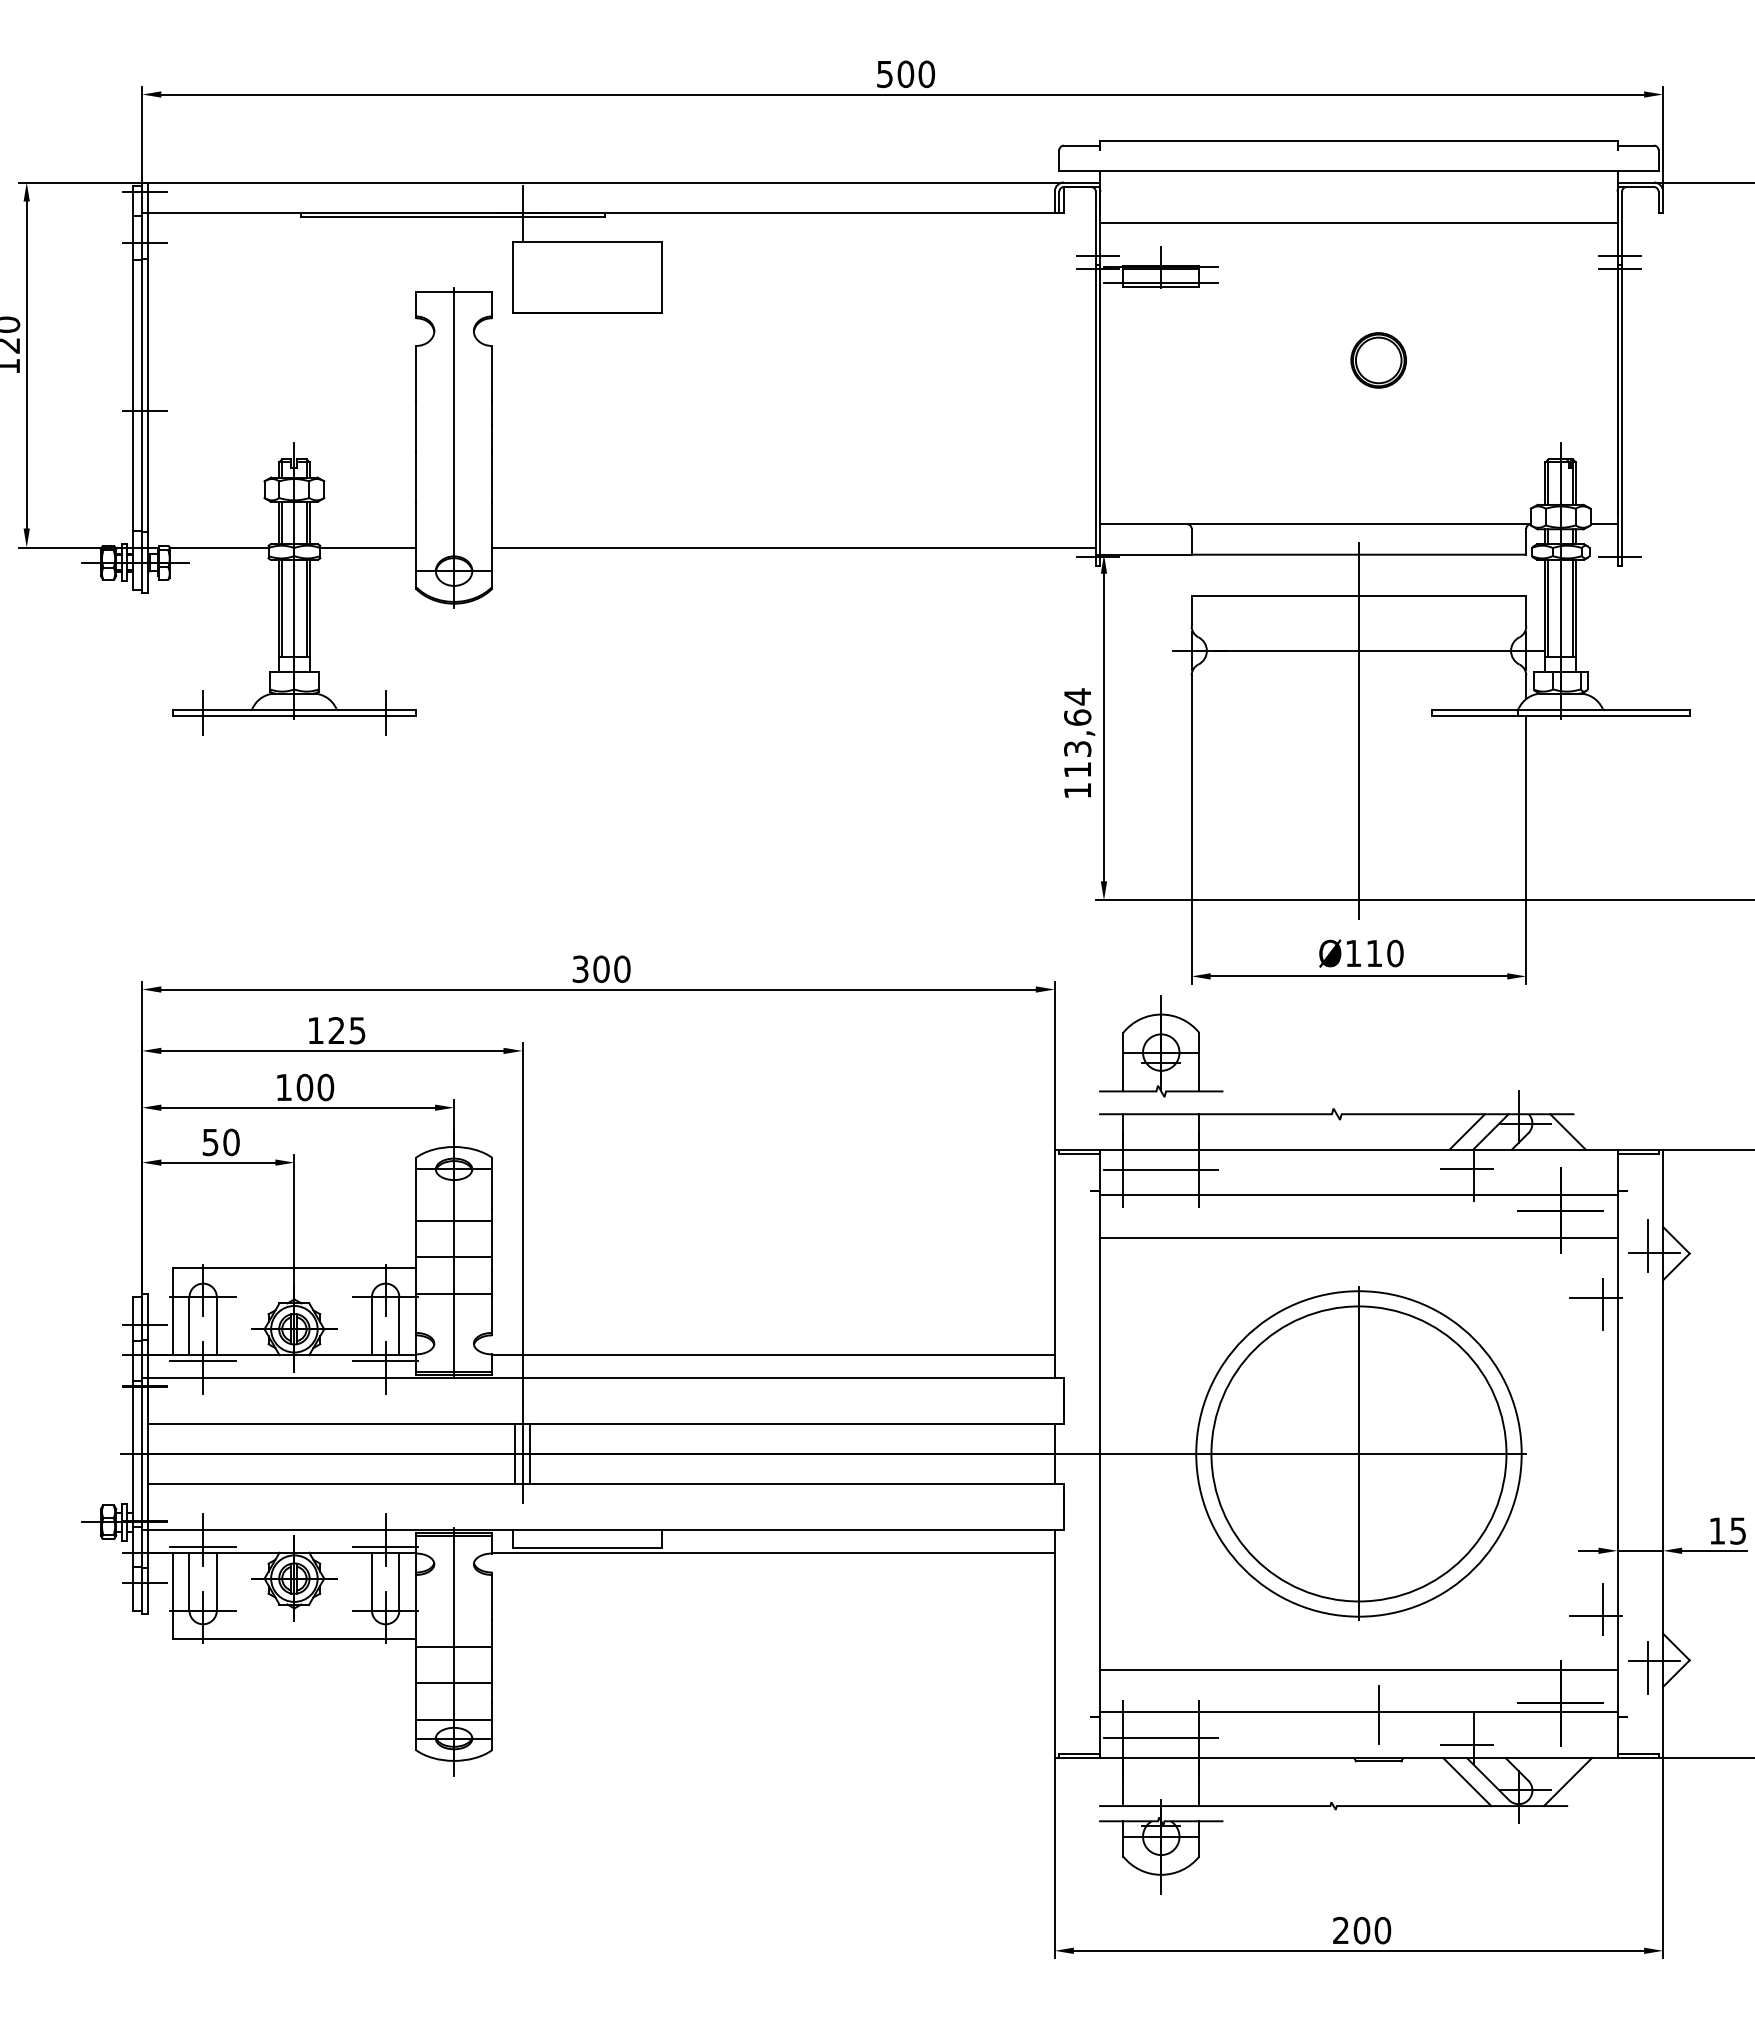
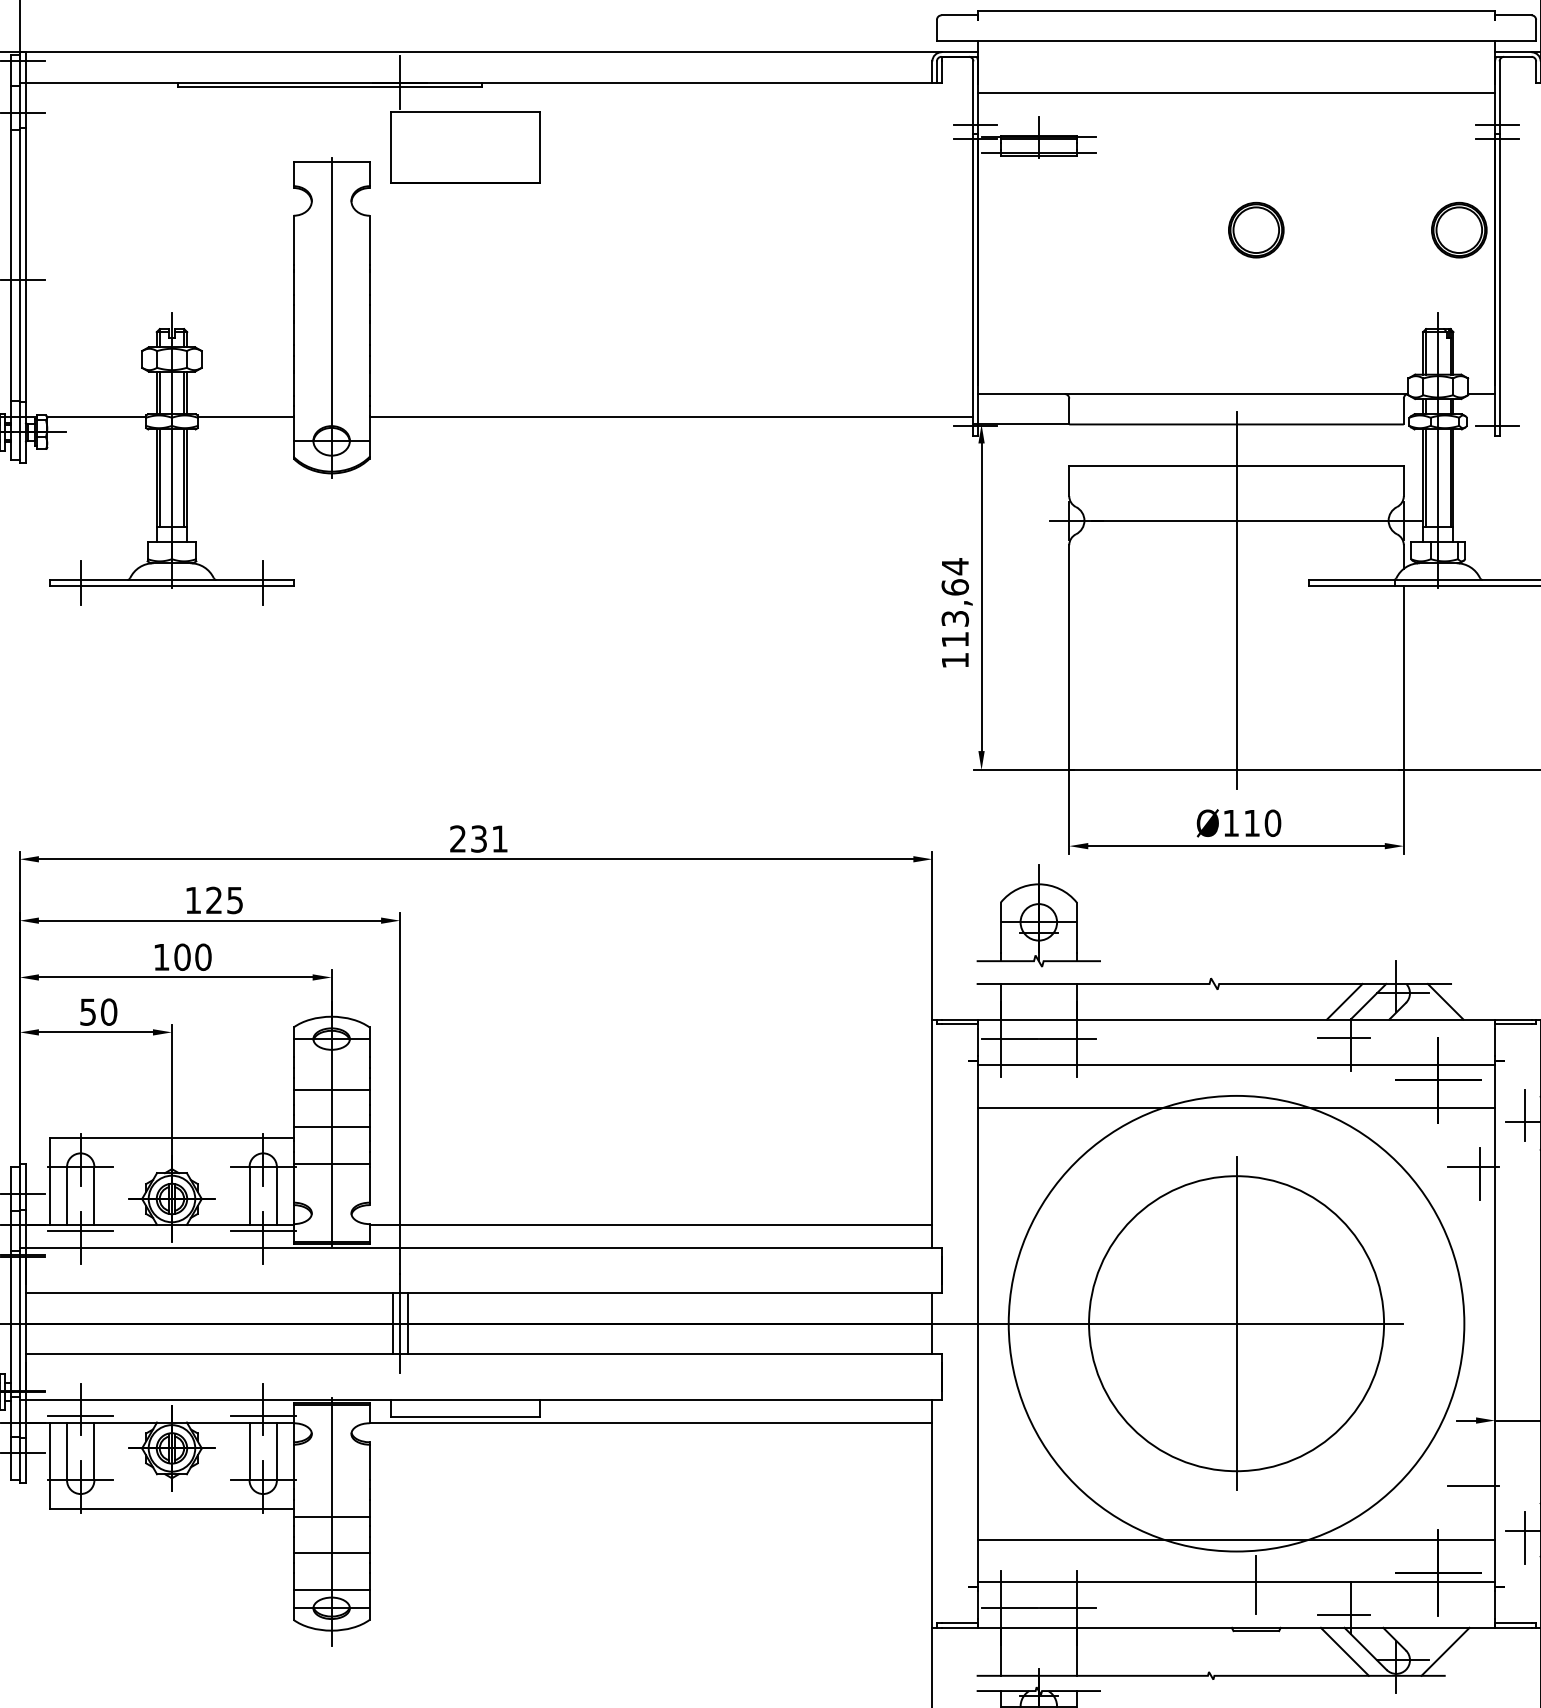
part: (1581, 360) -> (1459, 230), added
text: (601, 969) -> (479, 839), 300 -> 231
circle: (1358, 1453) -> (1236, 1323), size x1.4
line: (1602, 1609) -> (1480, 1479), removed

